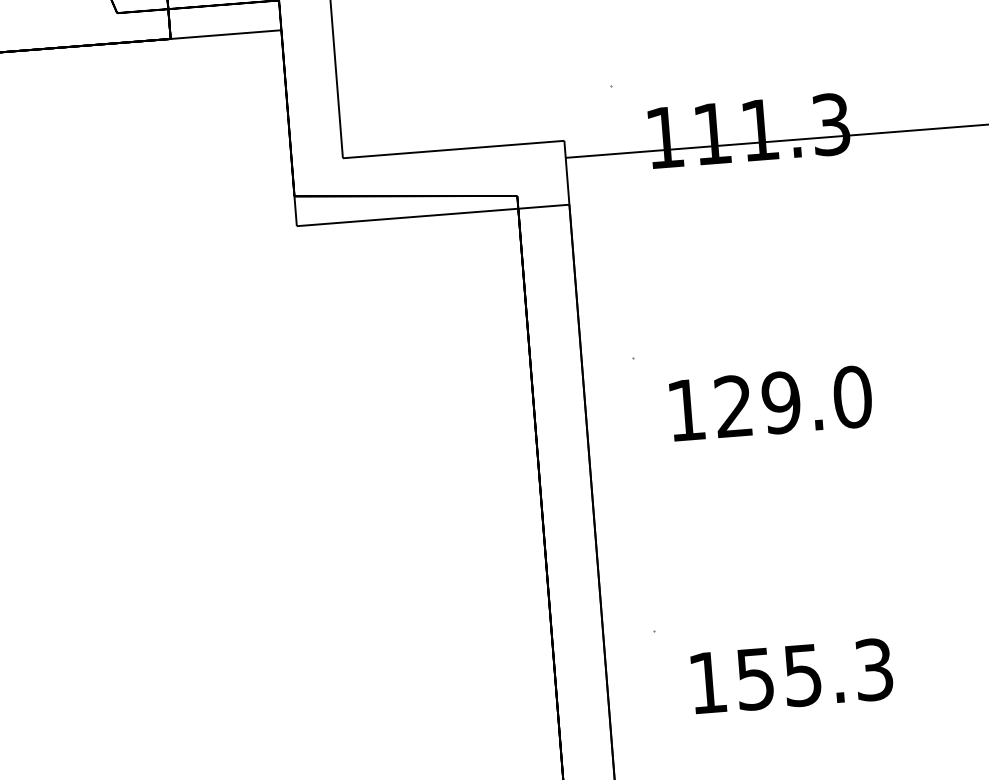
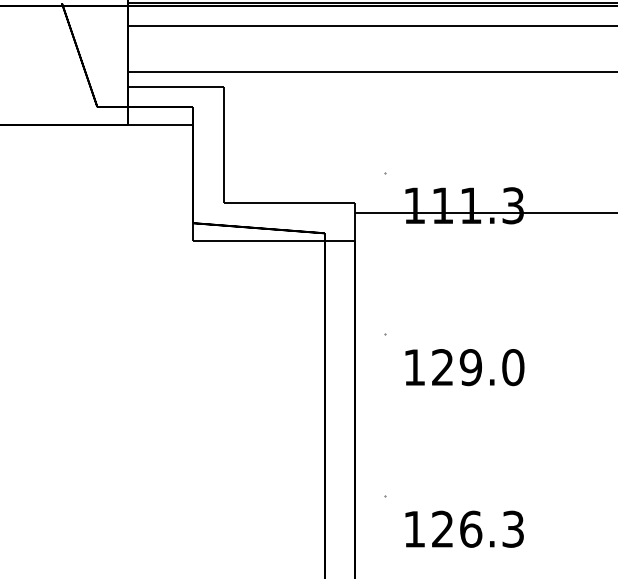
text: (780, 675) -> (457, 528), 155.3 -> 126.3

